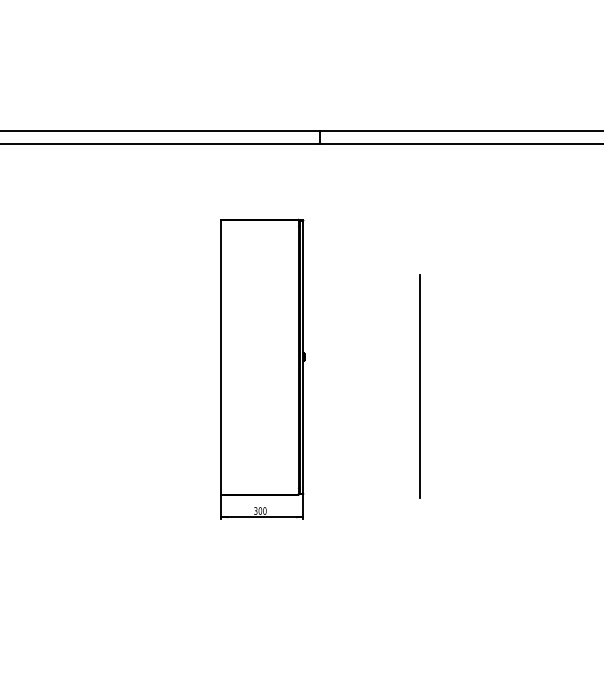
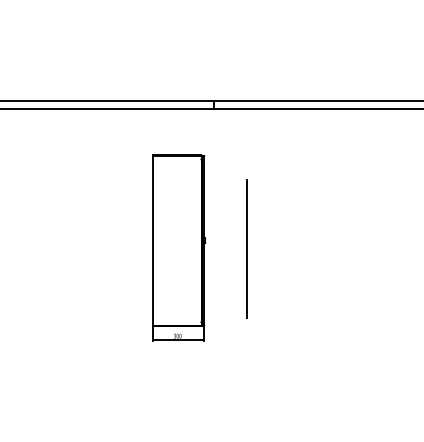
line: (419, 385) -> (246, 248), moved

